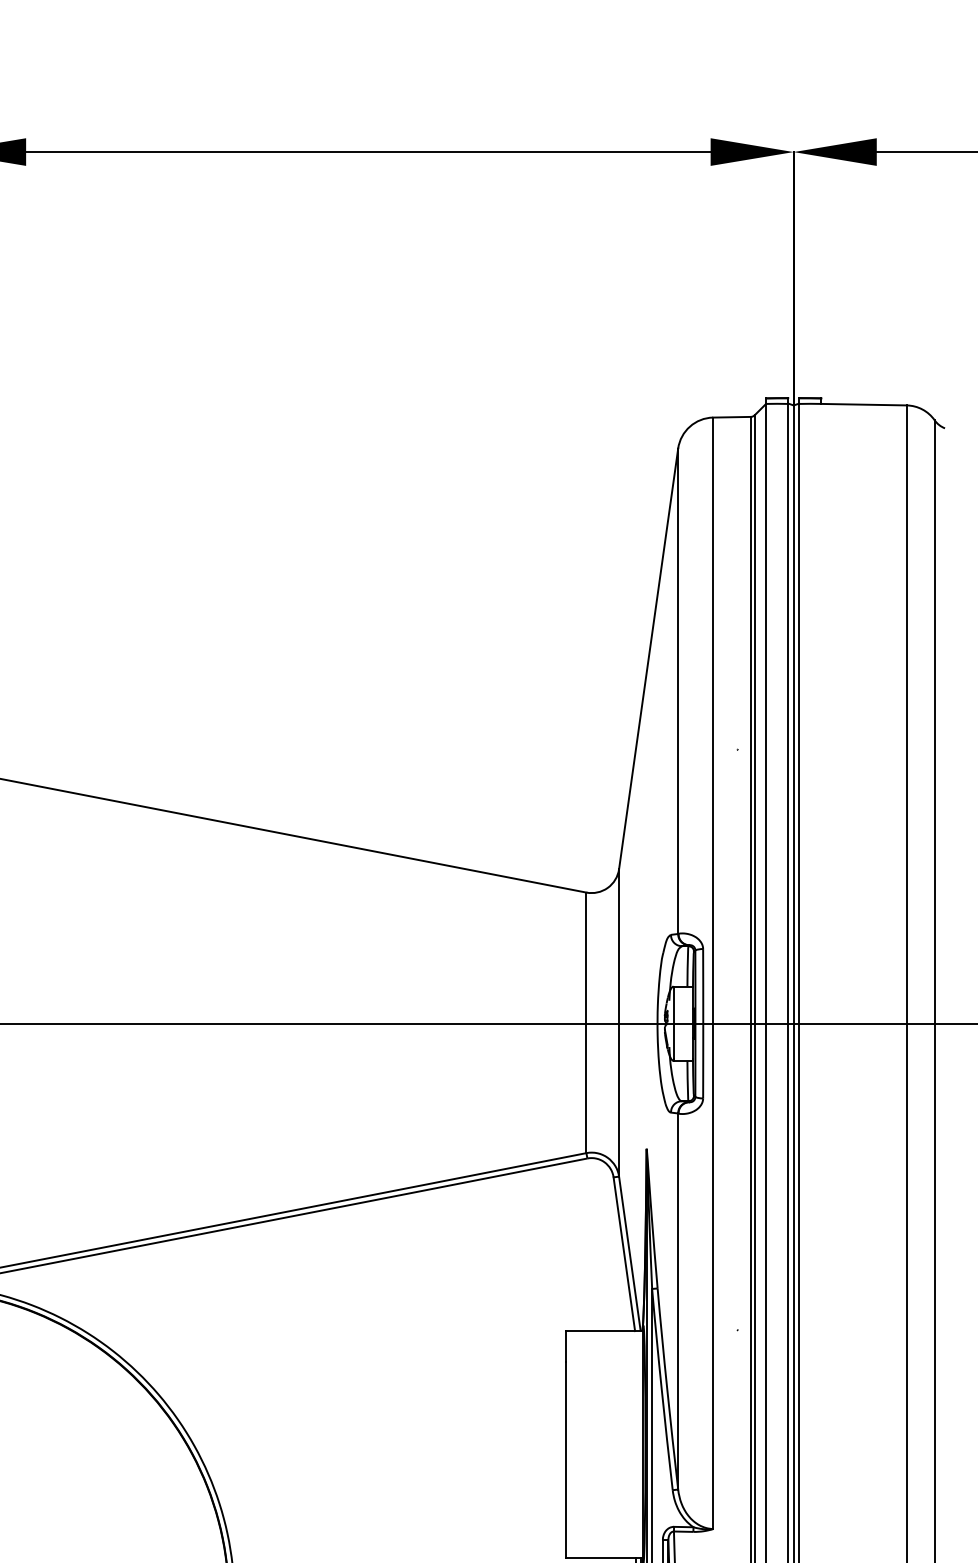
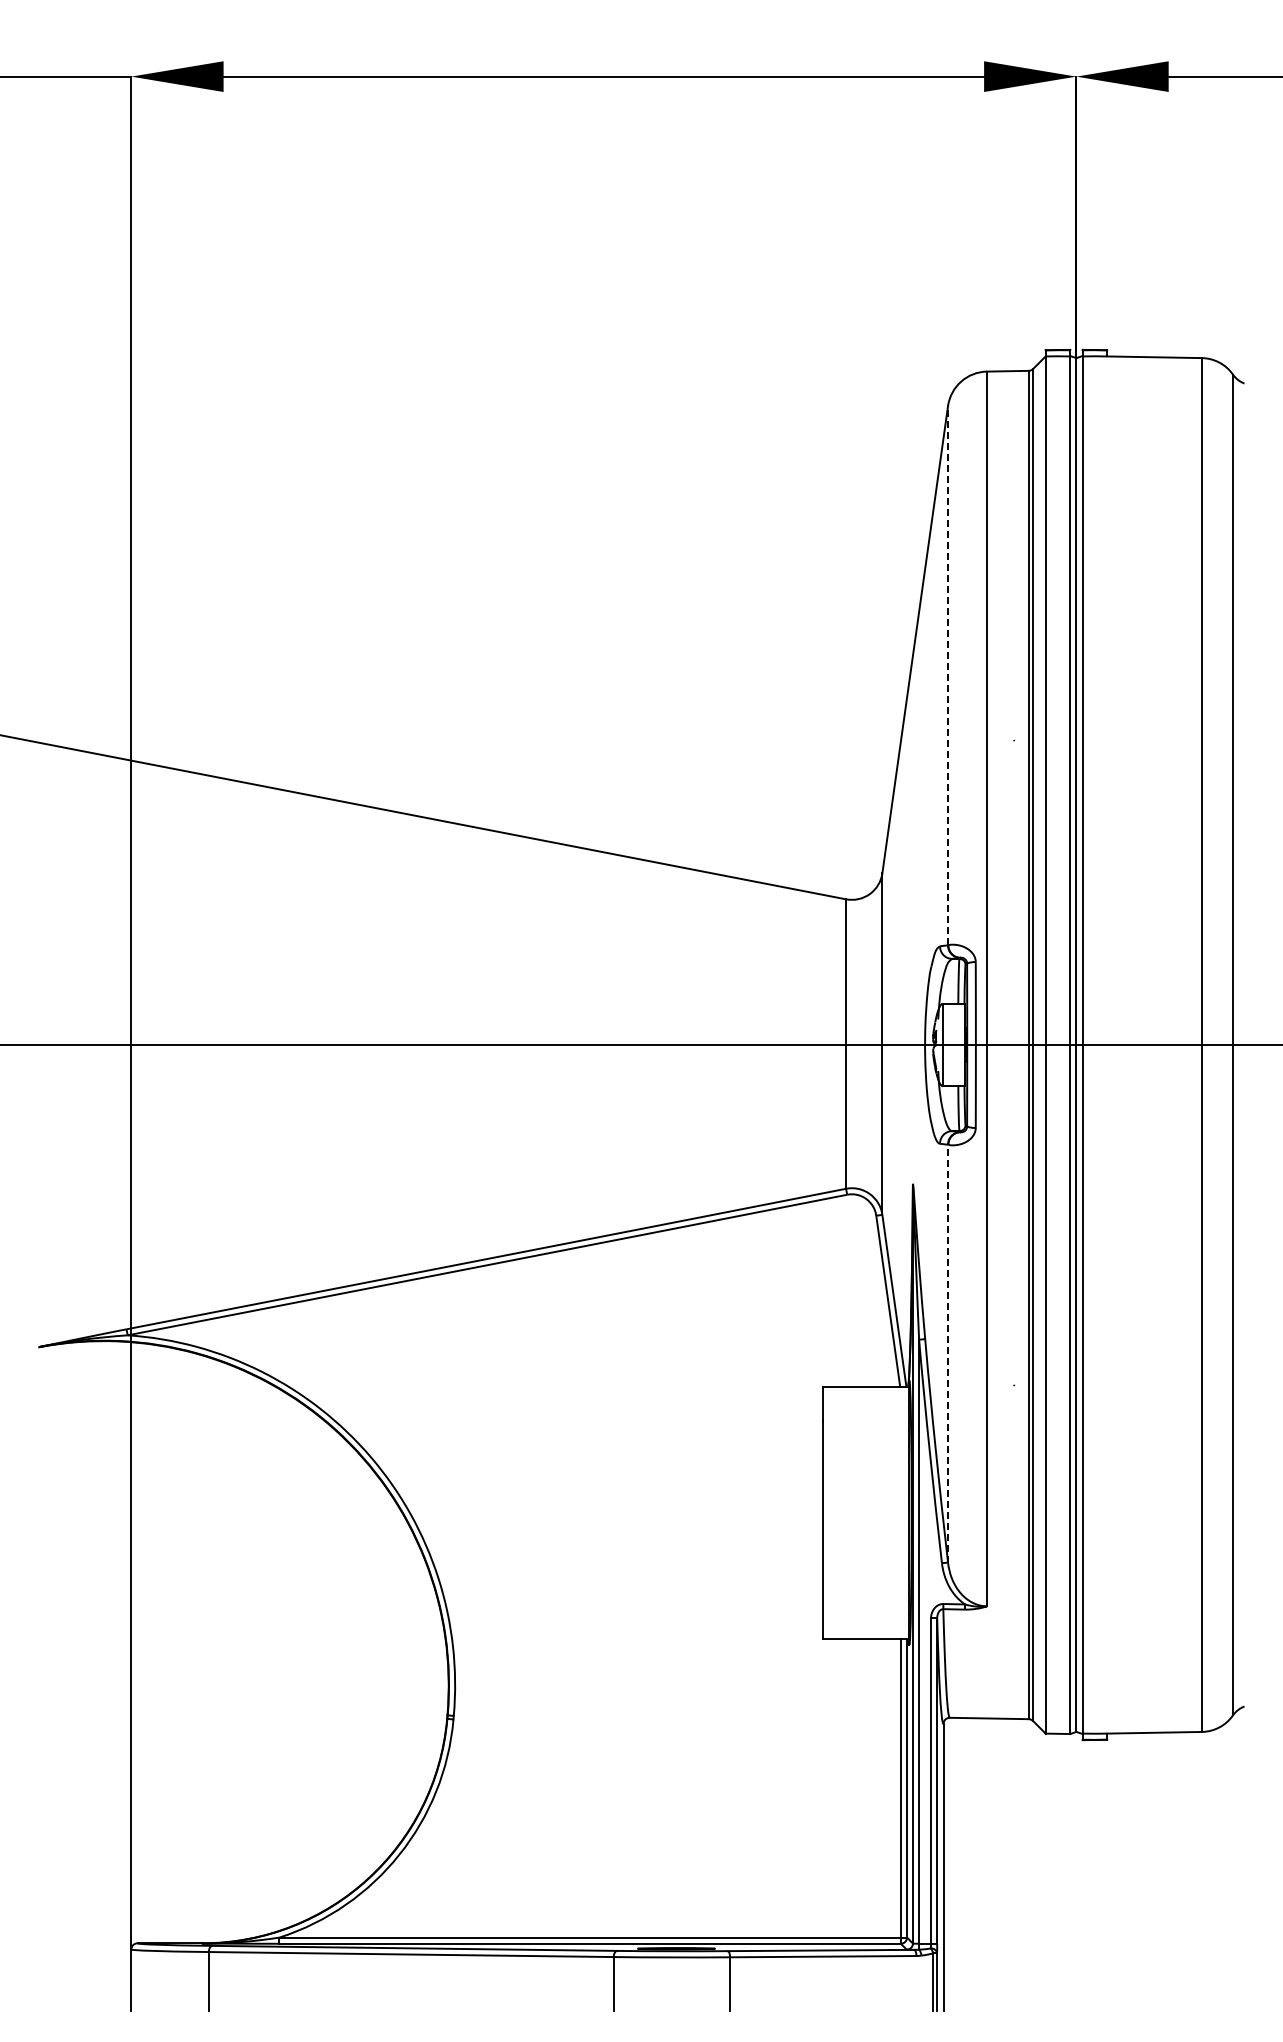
line: (678, 691) -> (948, 675), solid -> dashed
line: (678, 1301) -> (948, 1353), solid -> dashed

